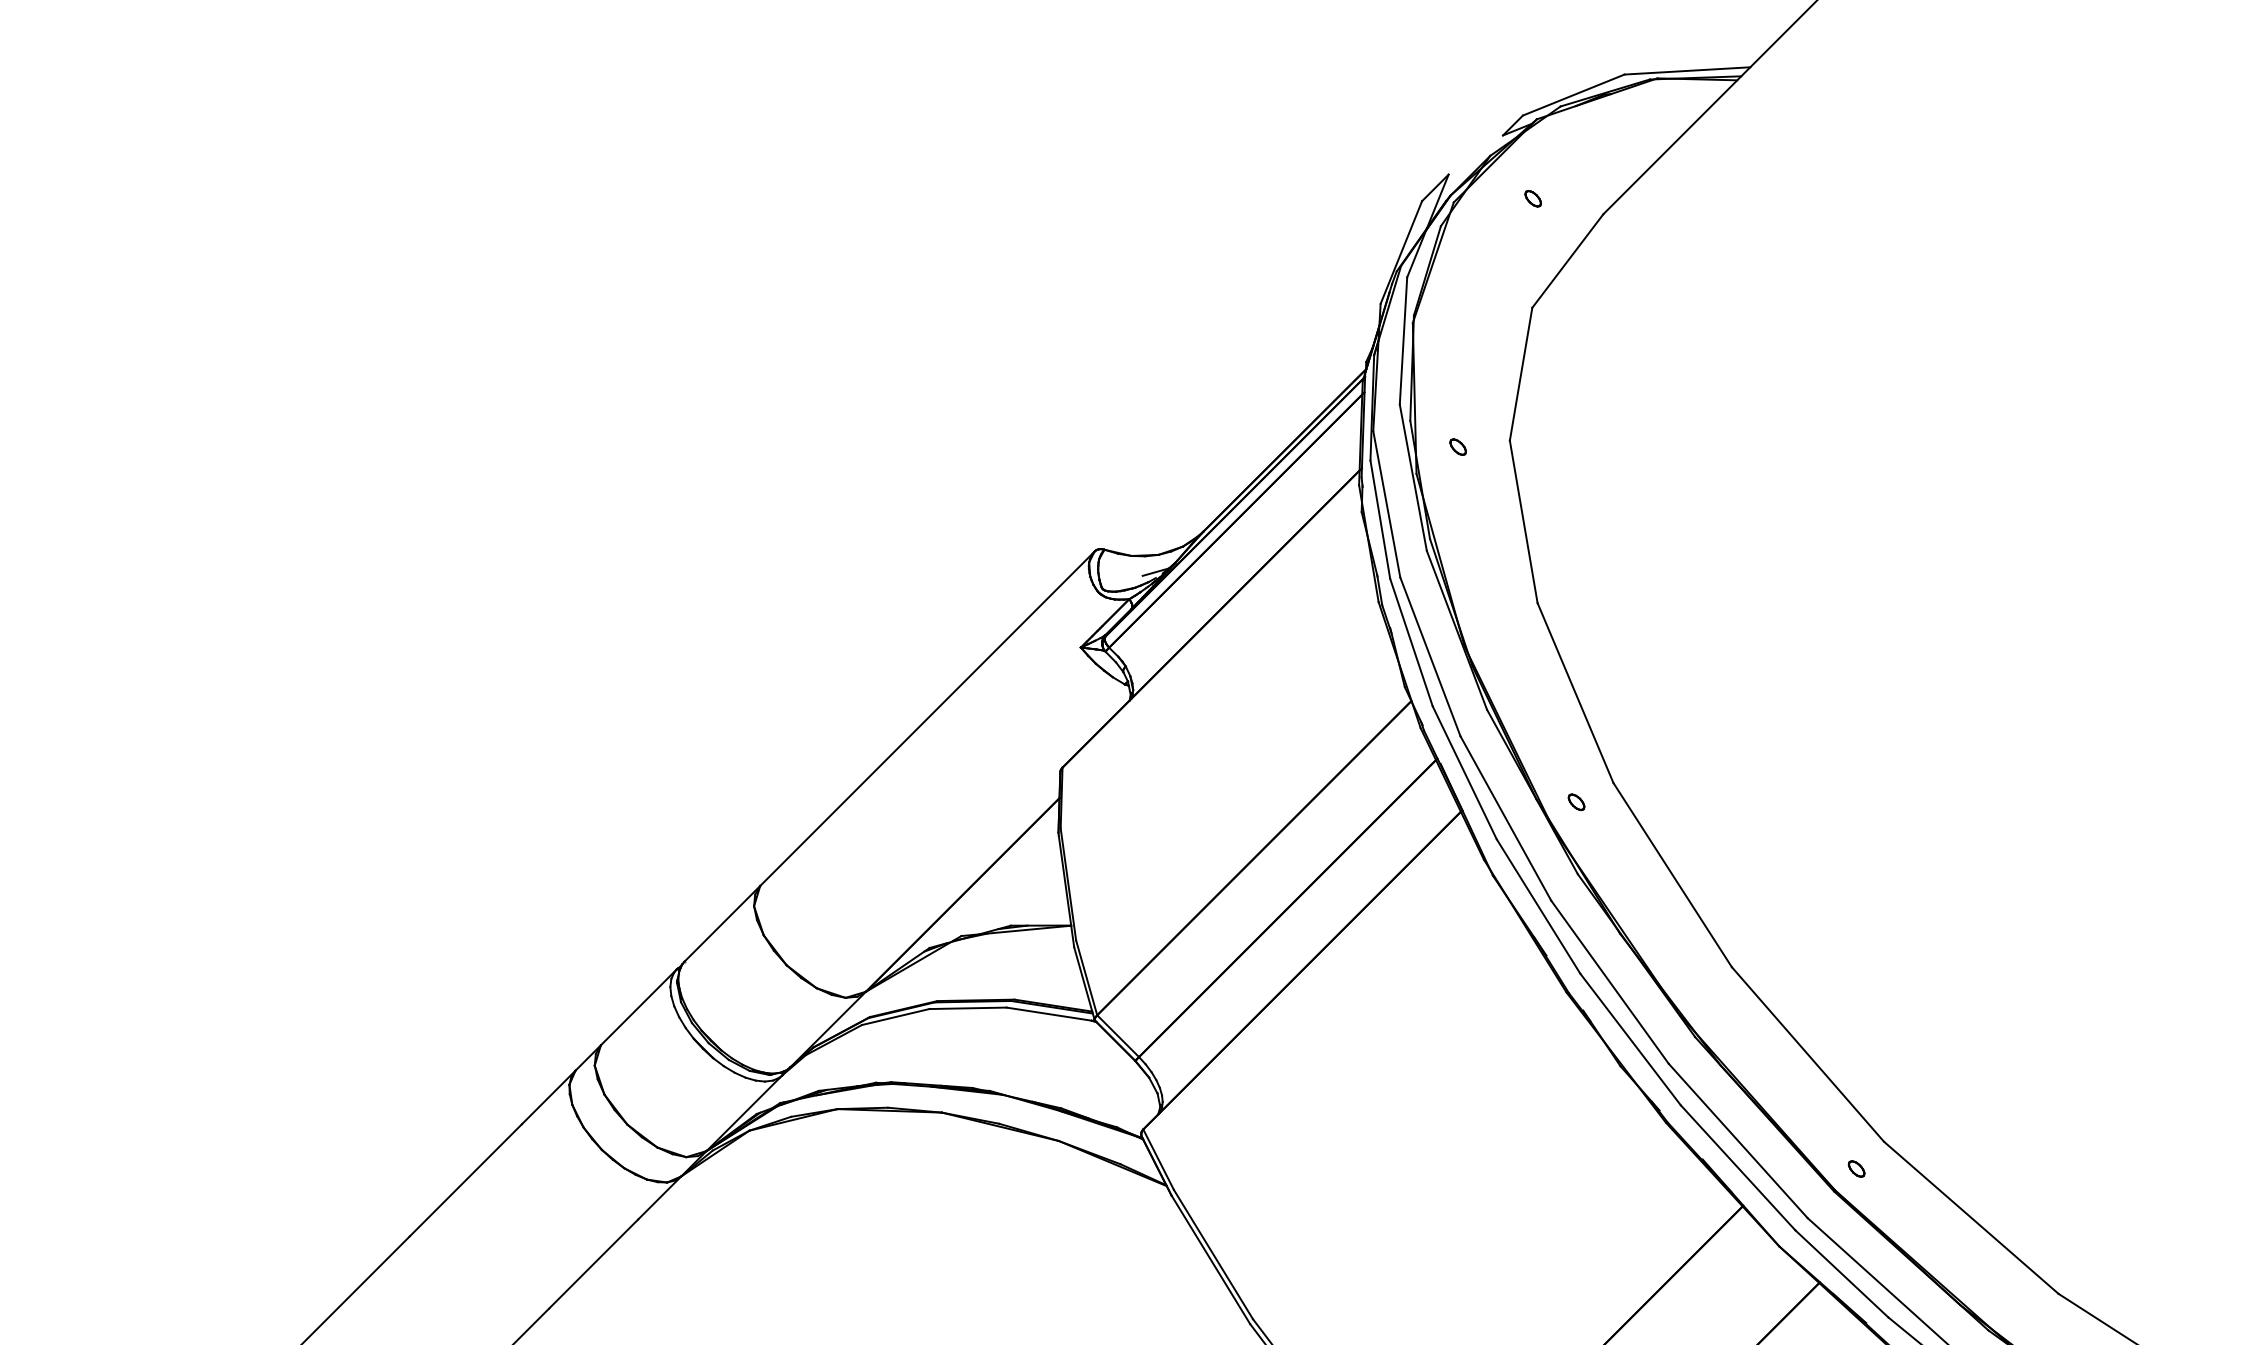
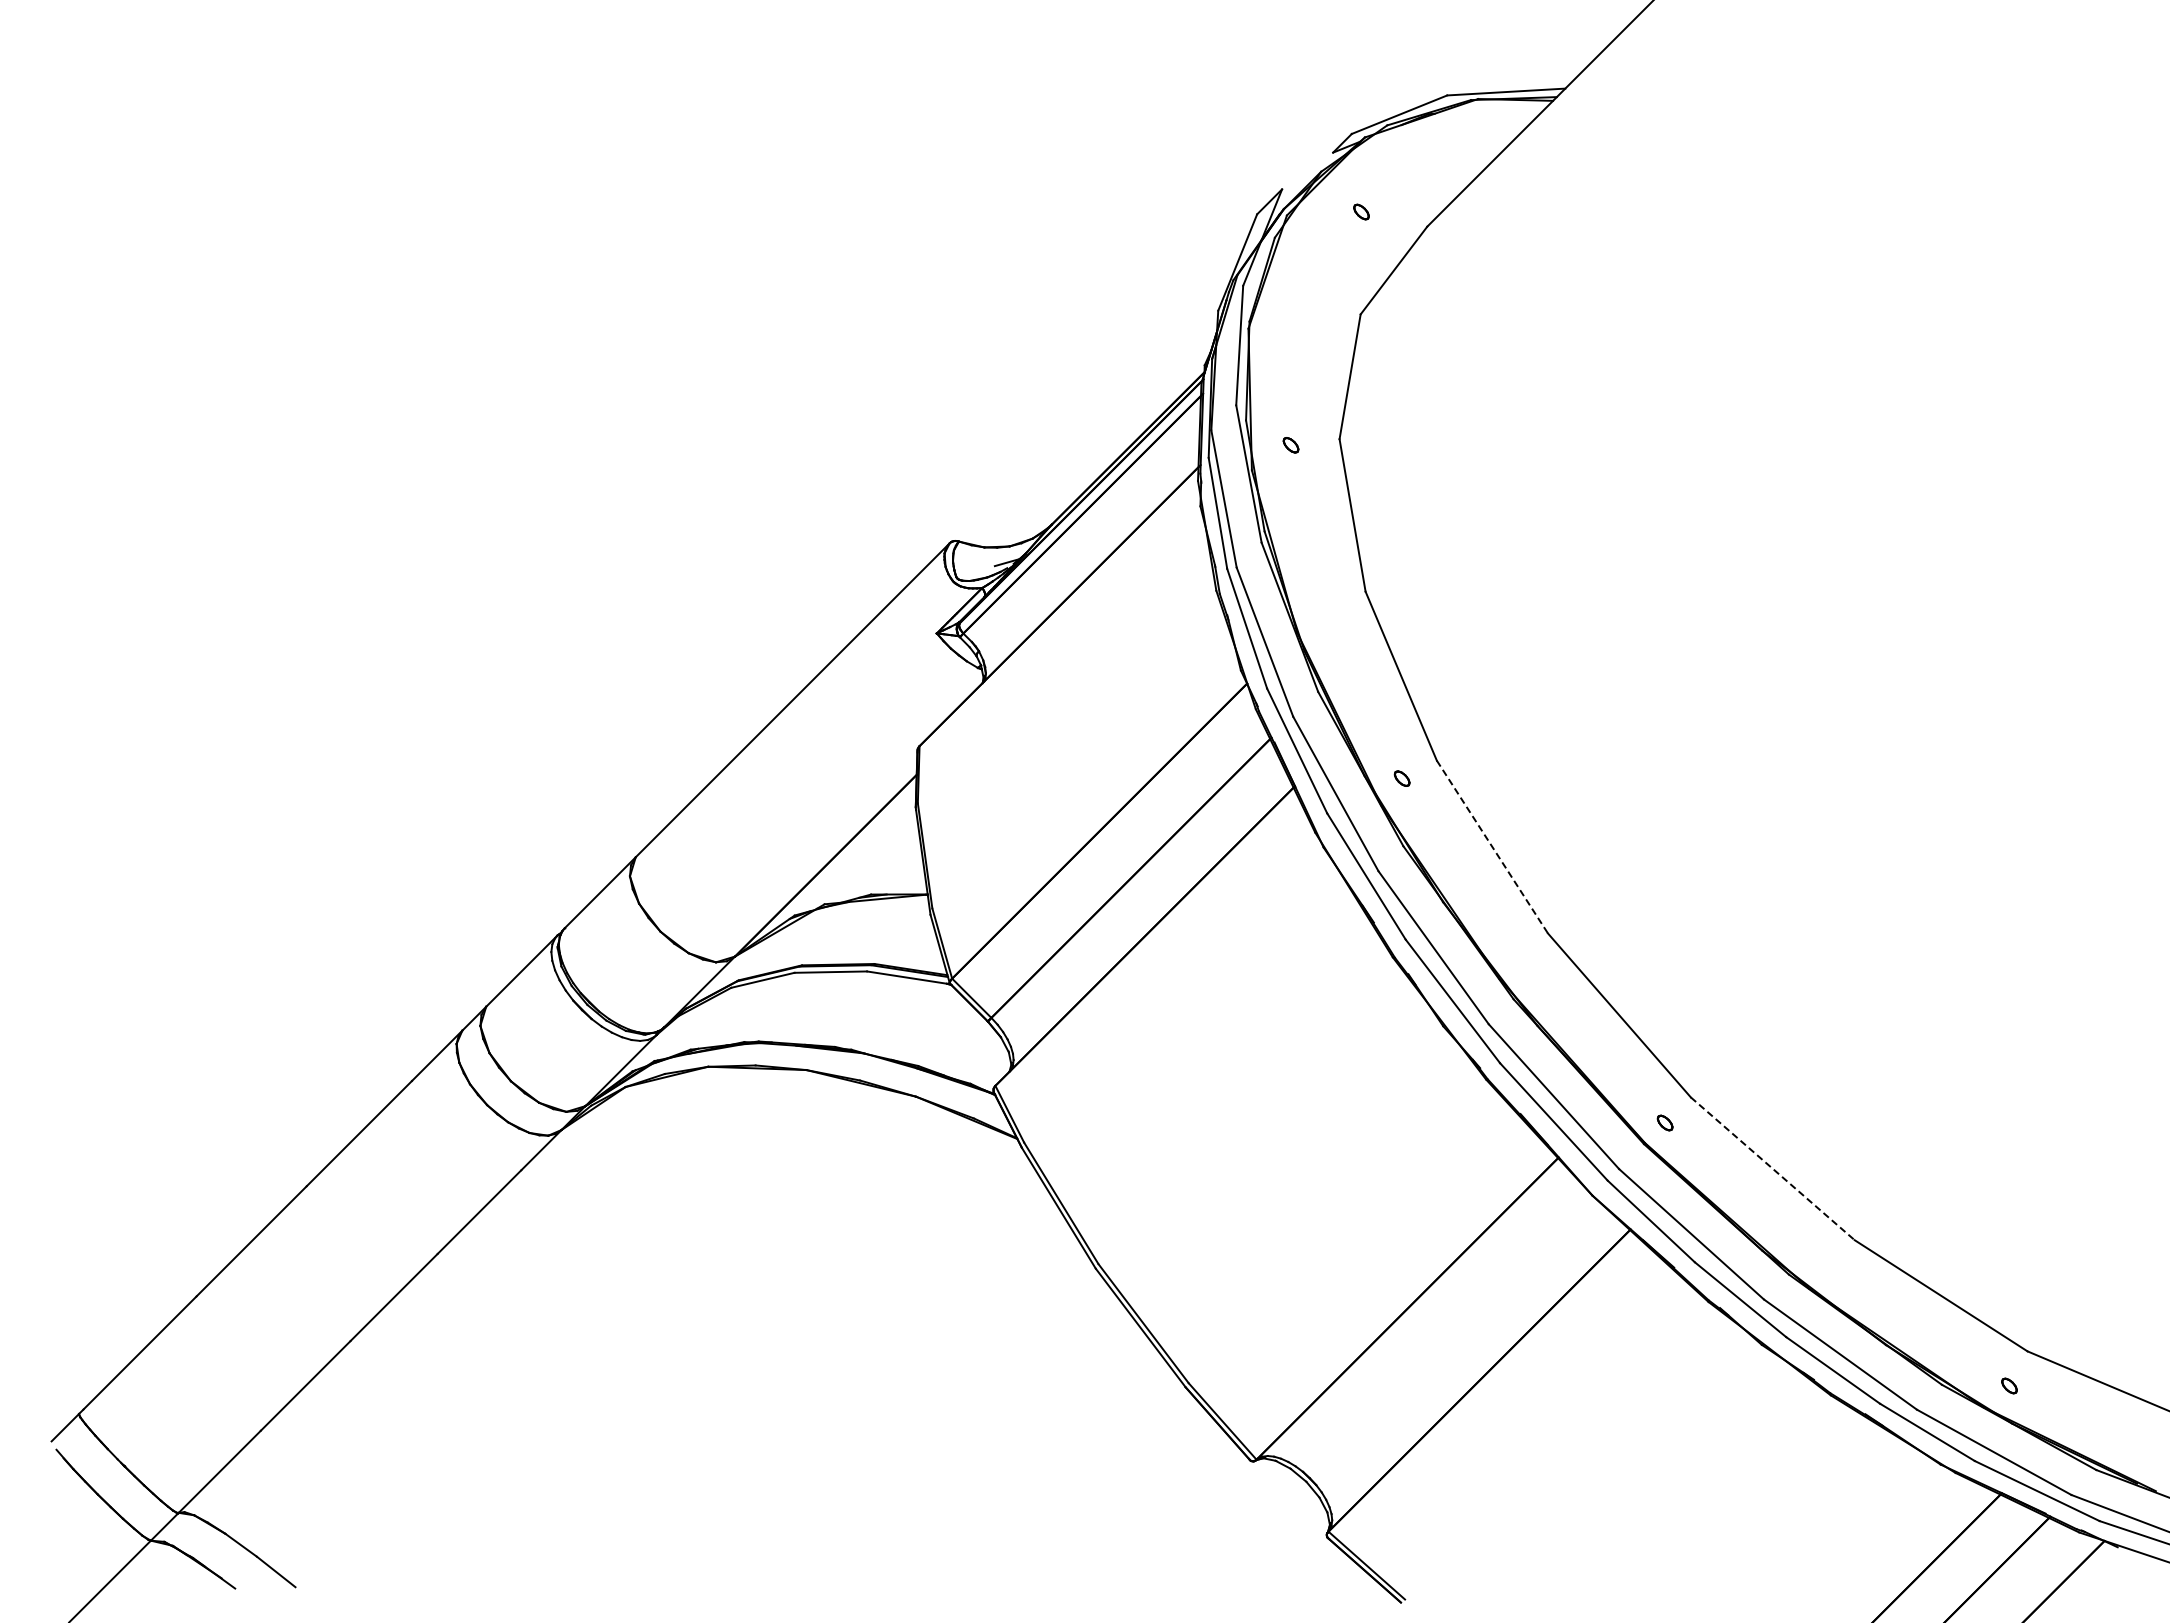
line: (1672, 875) -> (1492, 847), solid -> dashed
line: (1970, 1217) -> (1772, 1168), solid -> dashed

